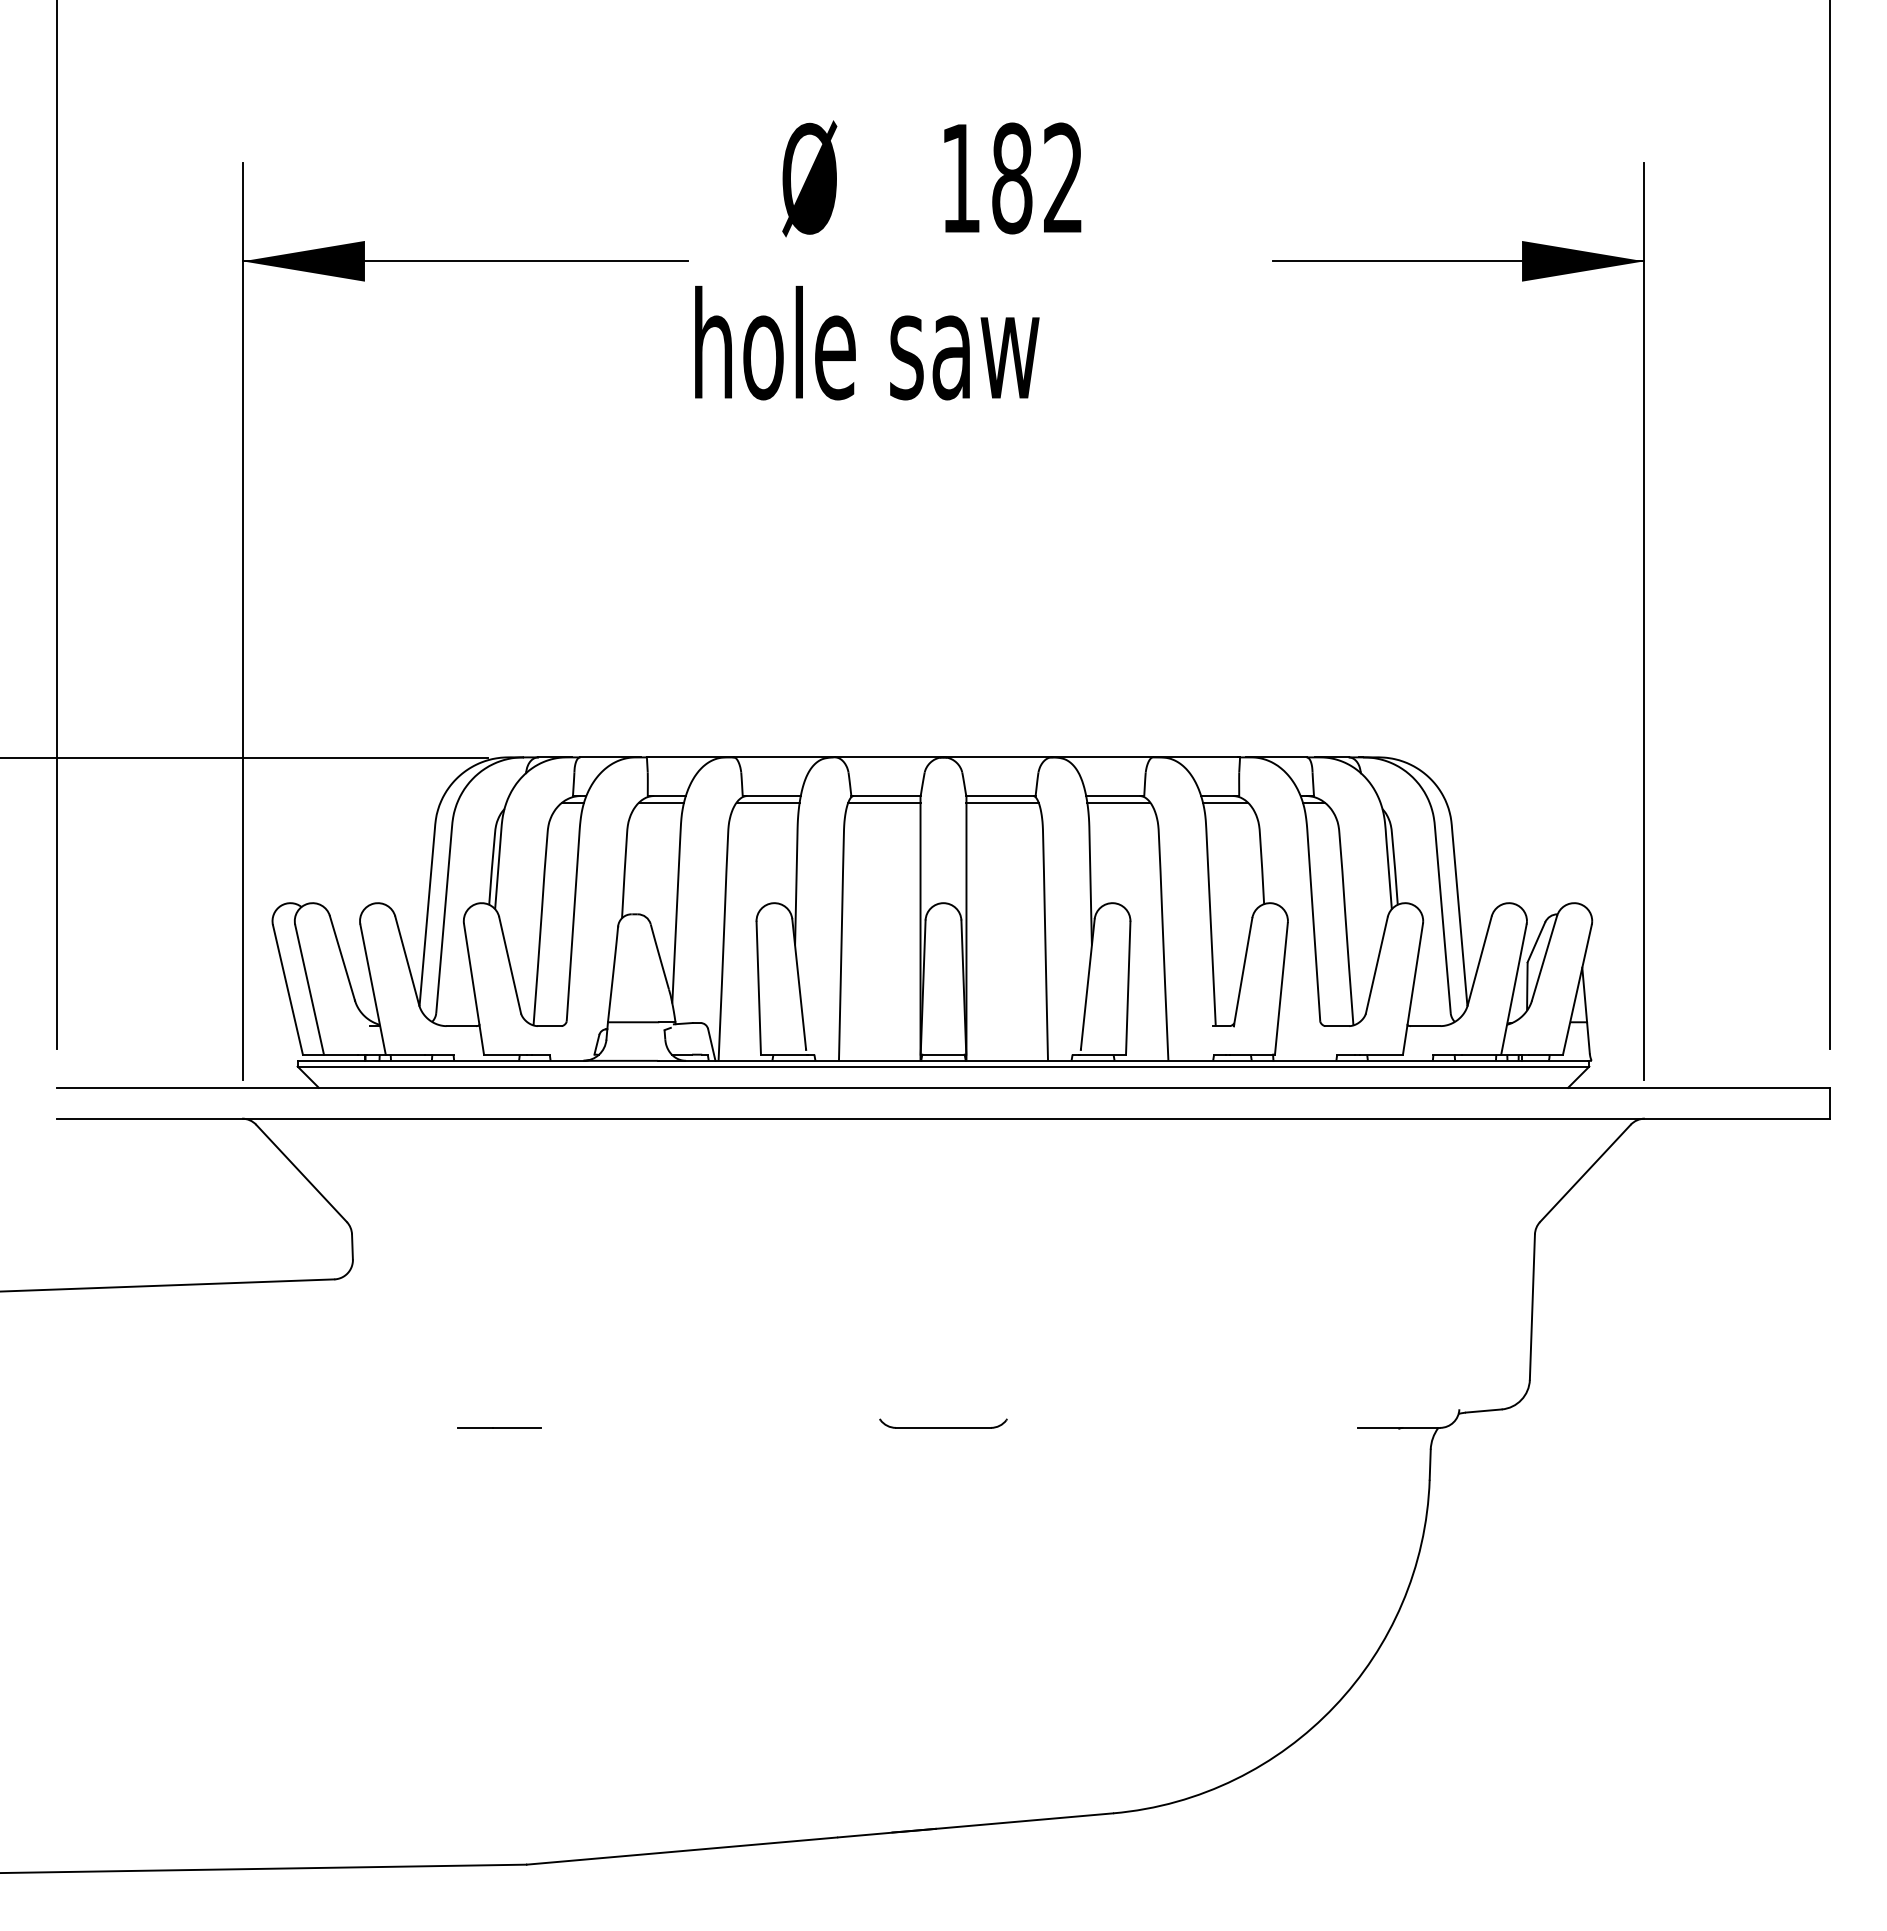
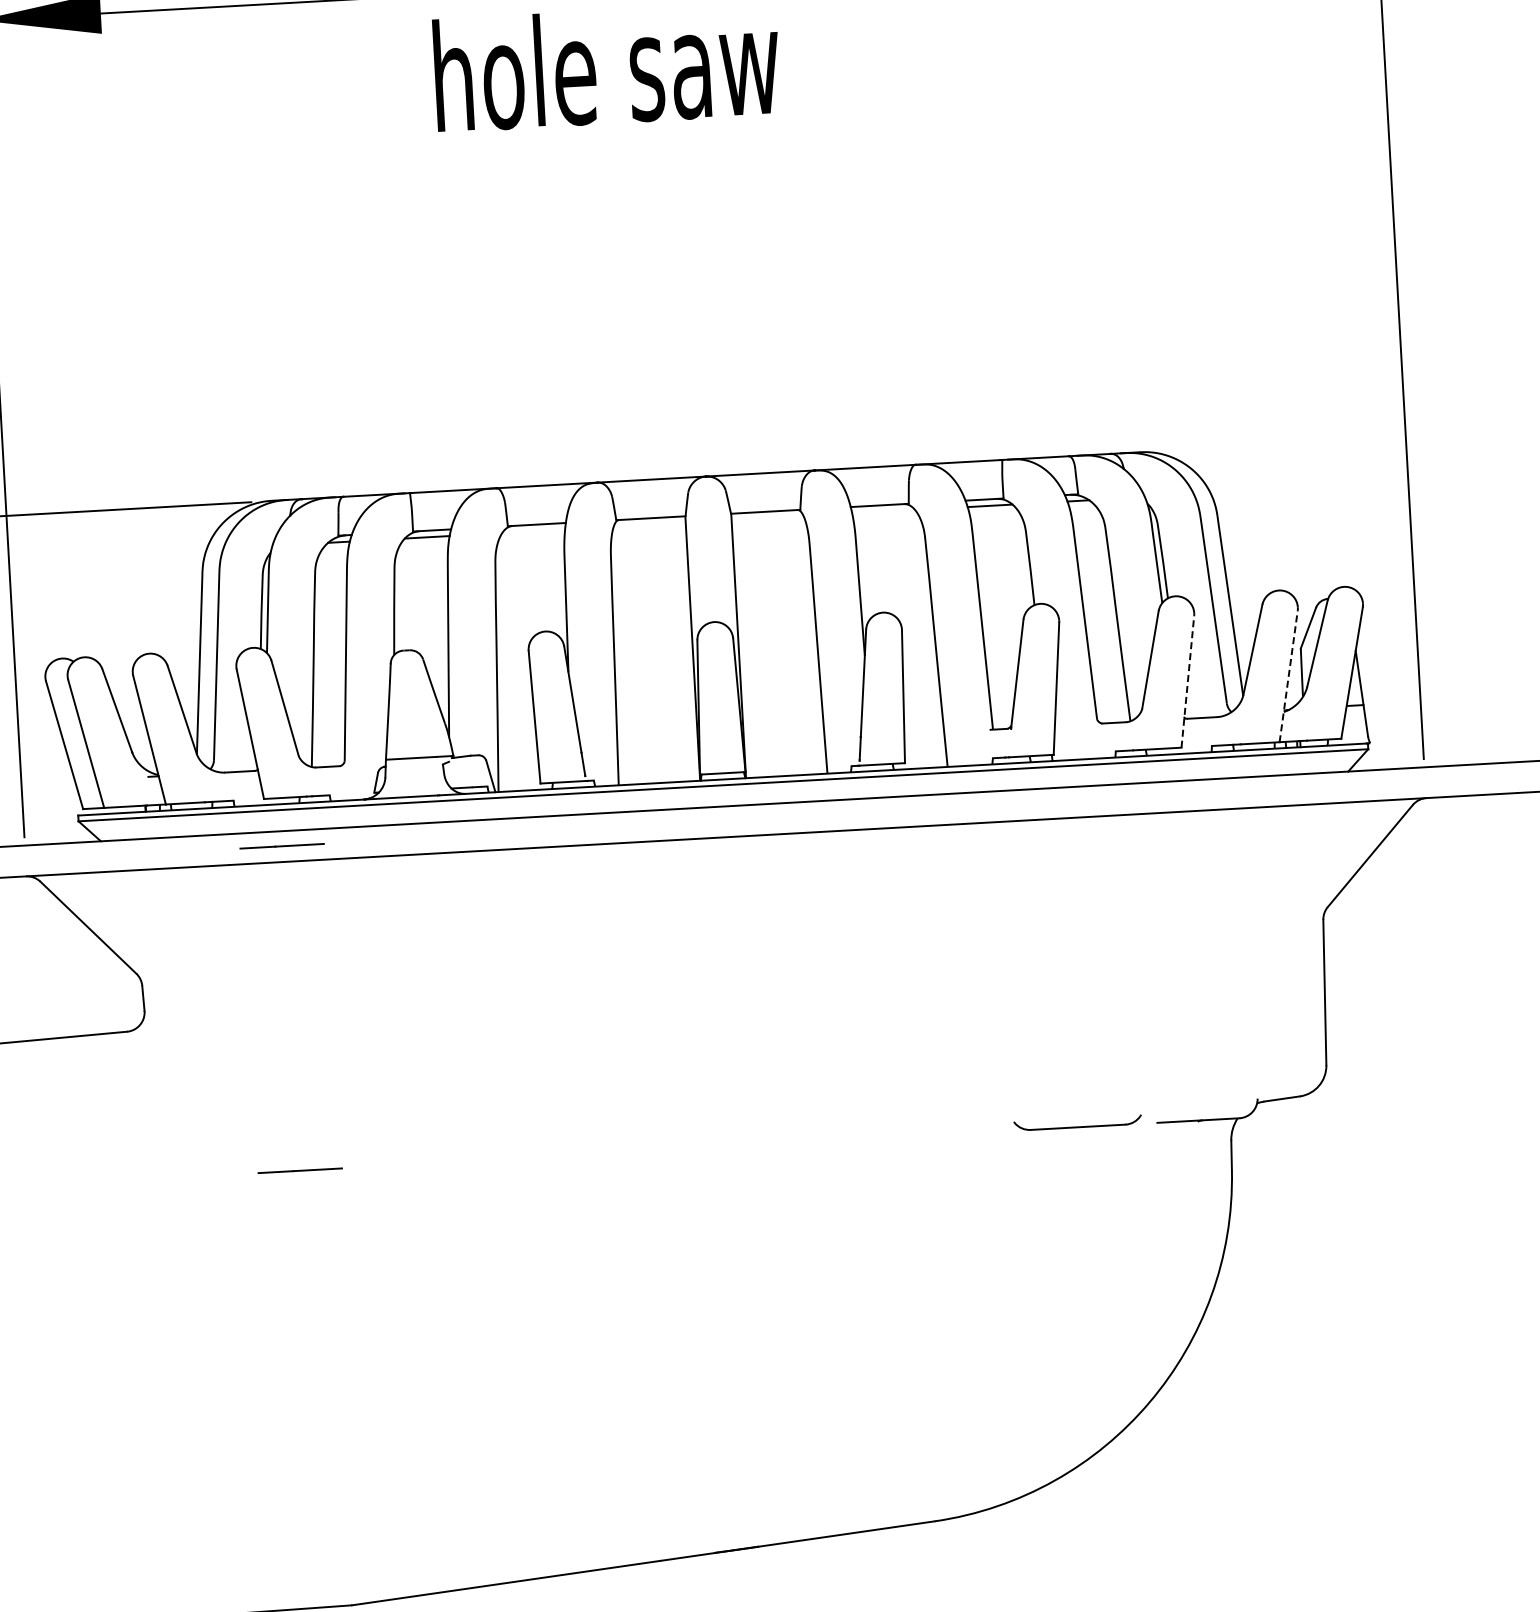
line: (767, 802) -> (532, 531), removed
line: (884, 802) -> (649, 524), removed
line: (1002, 802) -> (767, 518), removed
line: (1118, 802) -> (883, 511), removed
line: (1413, 988) -> (1188, 681), solid -> dashed
line: (1514, 989) -> (1289, 676), solid -> dashed
line: (499, 1102) -> (282, 845), added
part: (943, 1423) -> (1077, 1122), moved

